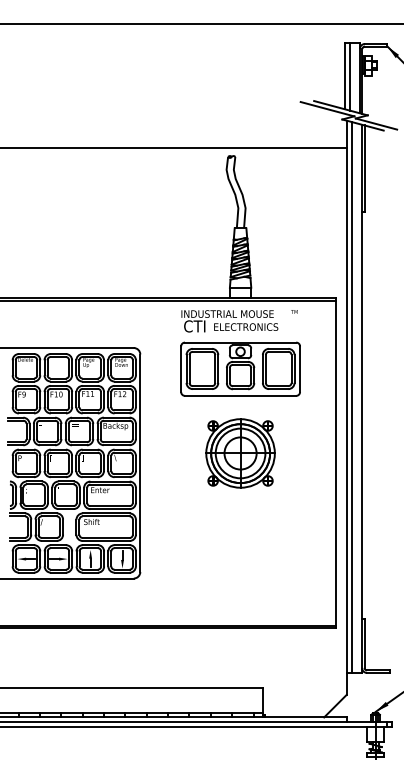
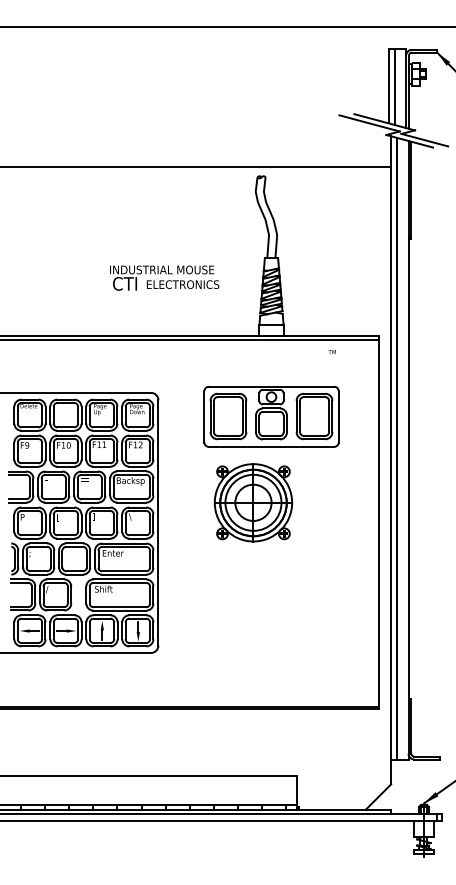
text: (229, 321) -> (164, 278), moved
part: (240, 453) -> (253, 502), moved

